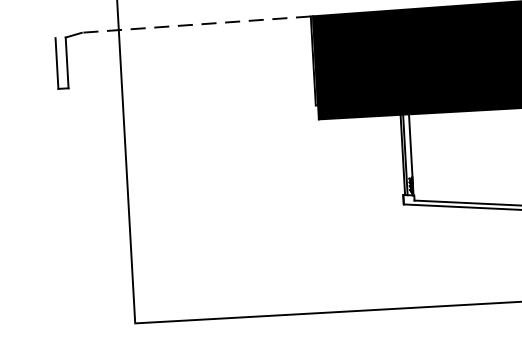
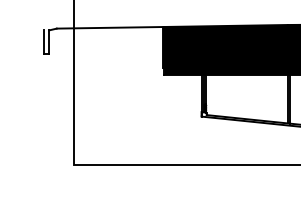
line: (195, 23) -> (109, 27), dashed -> solid

